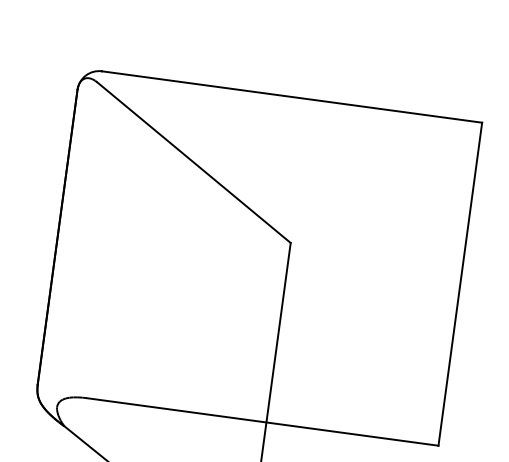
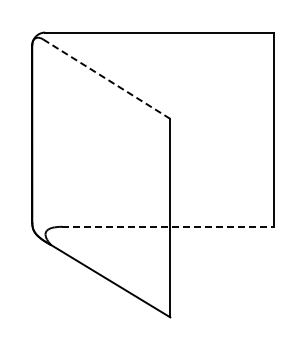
line: (193, 163) -> (106, 79), solid -> dashed
line: (263, 421) -> (168, 226), solid -> dashed

